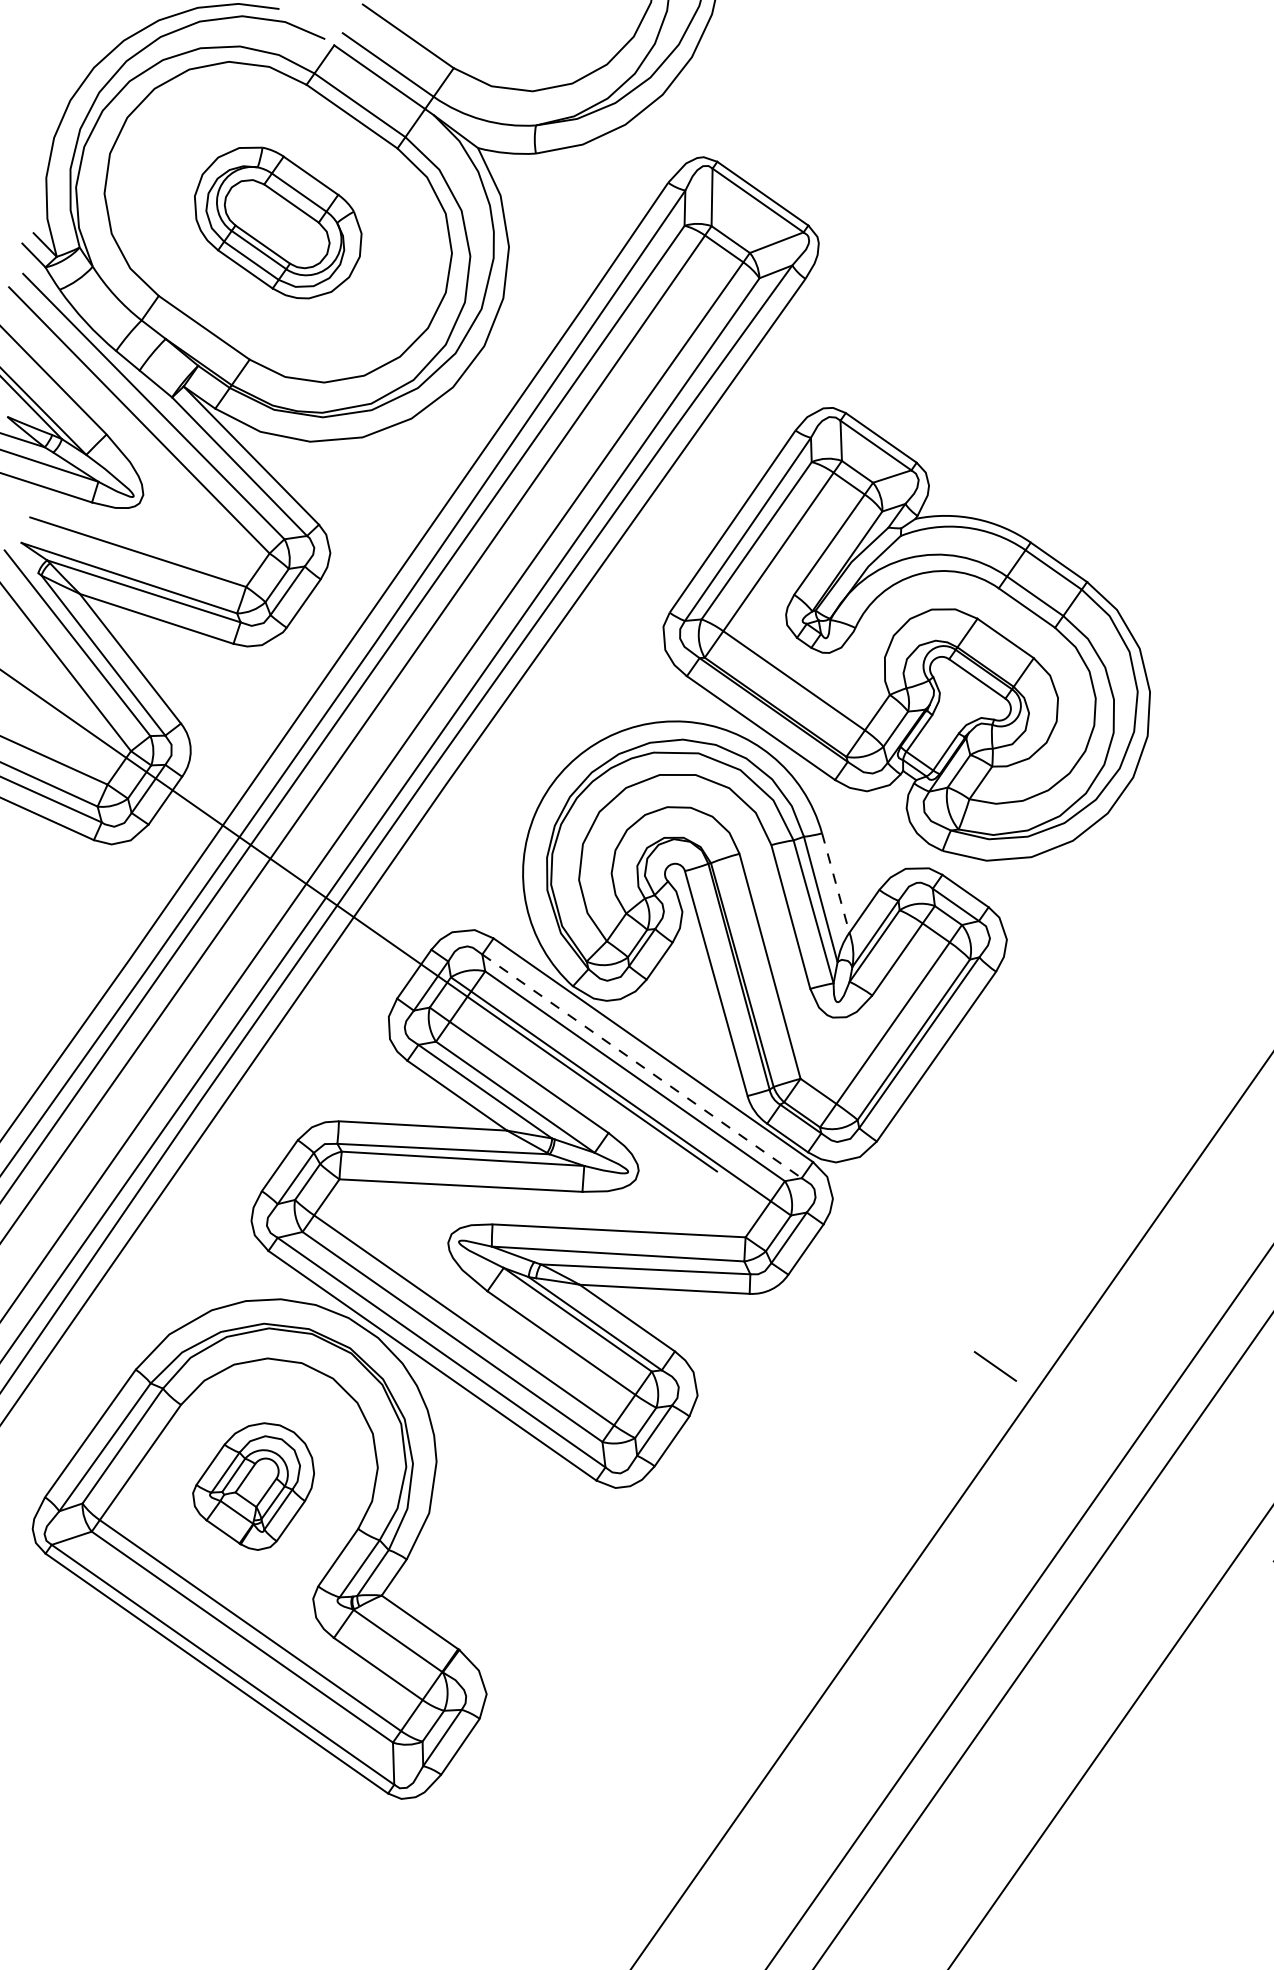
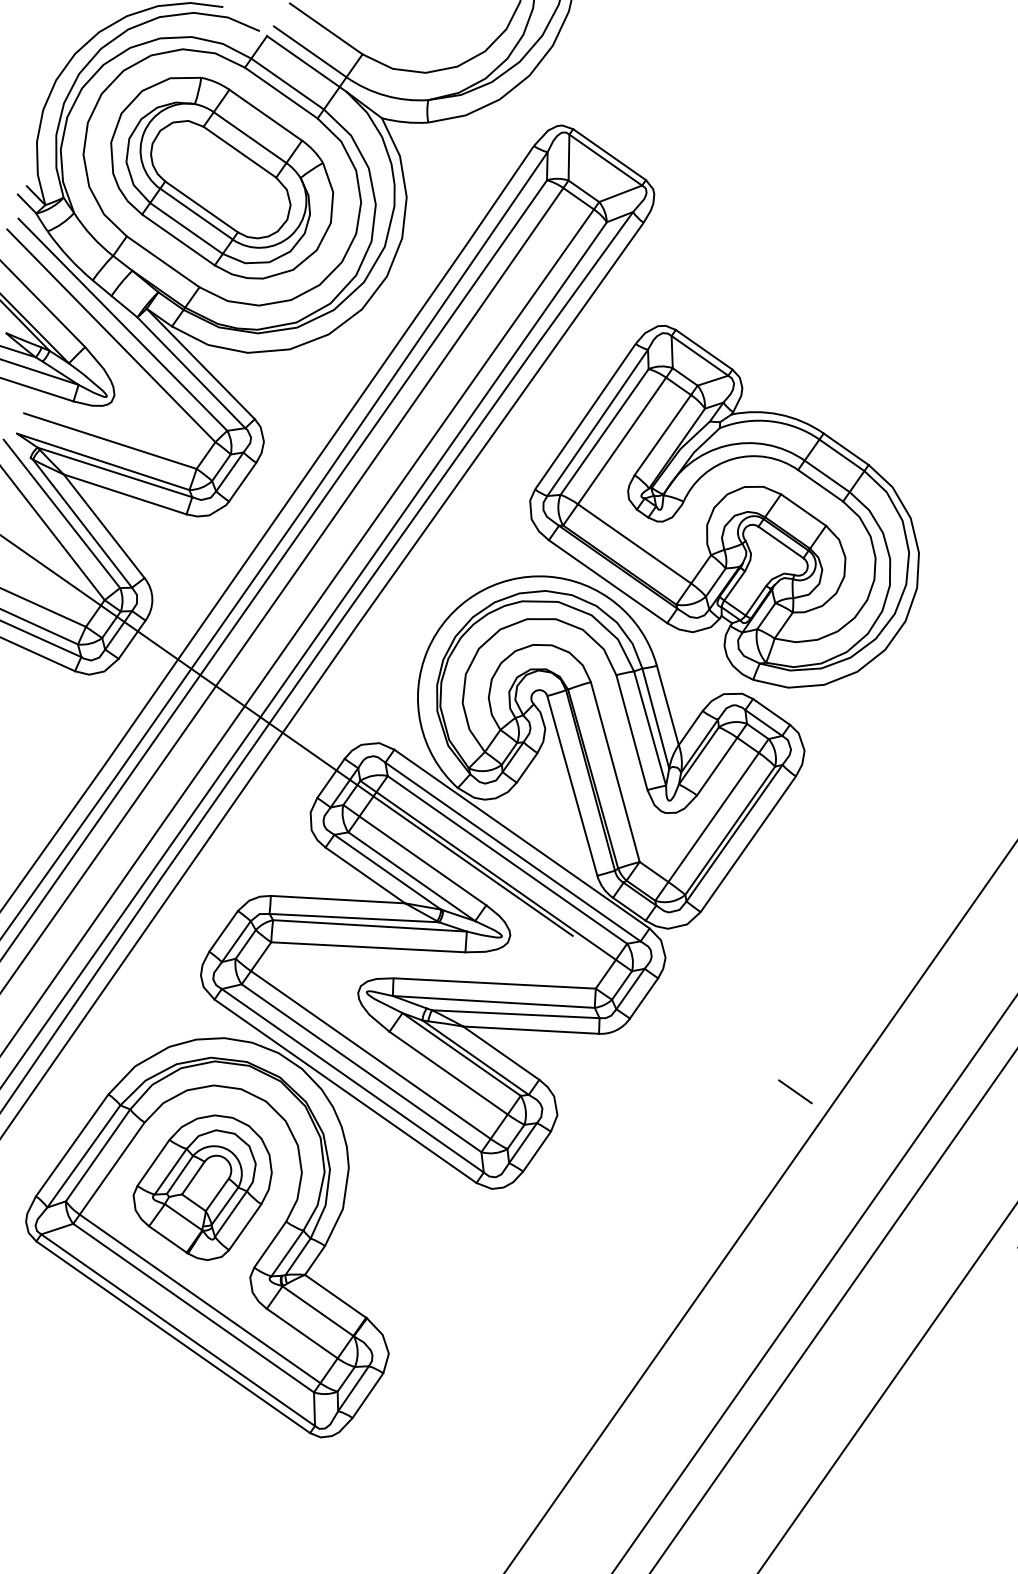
part: (278, 222) -> (222, 177), size x1.67
line: (835, 884) -> (667, 706), dashed -> solid
line: (642, 1066) -> (513, 852), dashed -> solid
part: (253, 1486) -> (202, 1187), size x1.43

